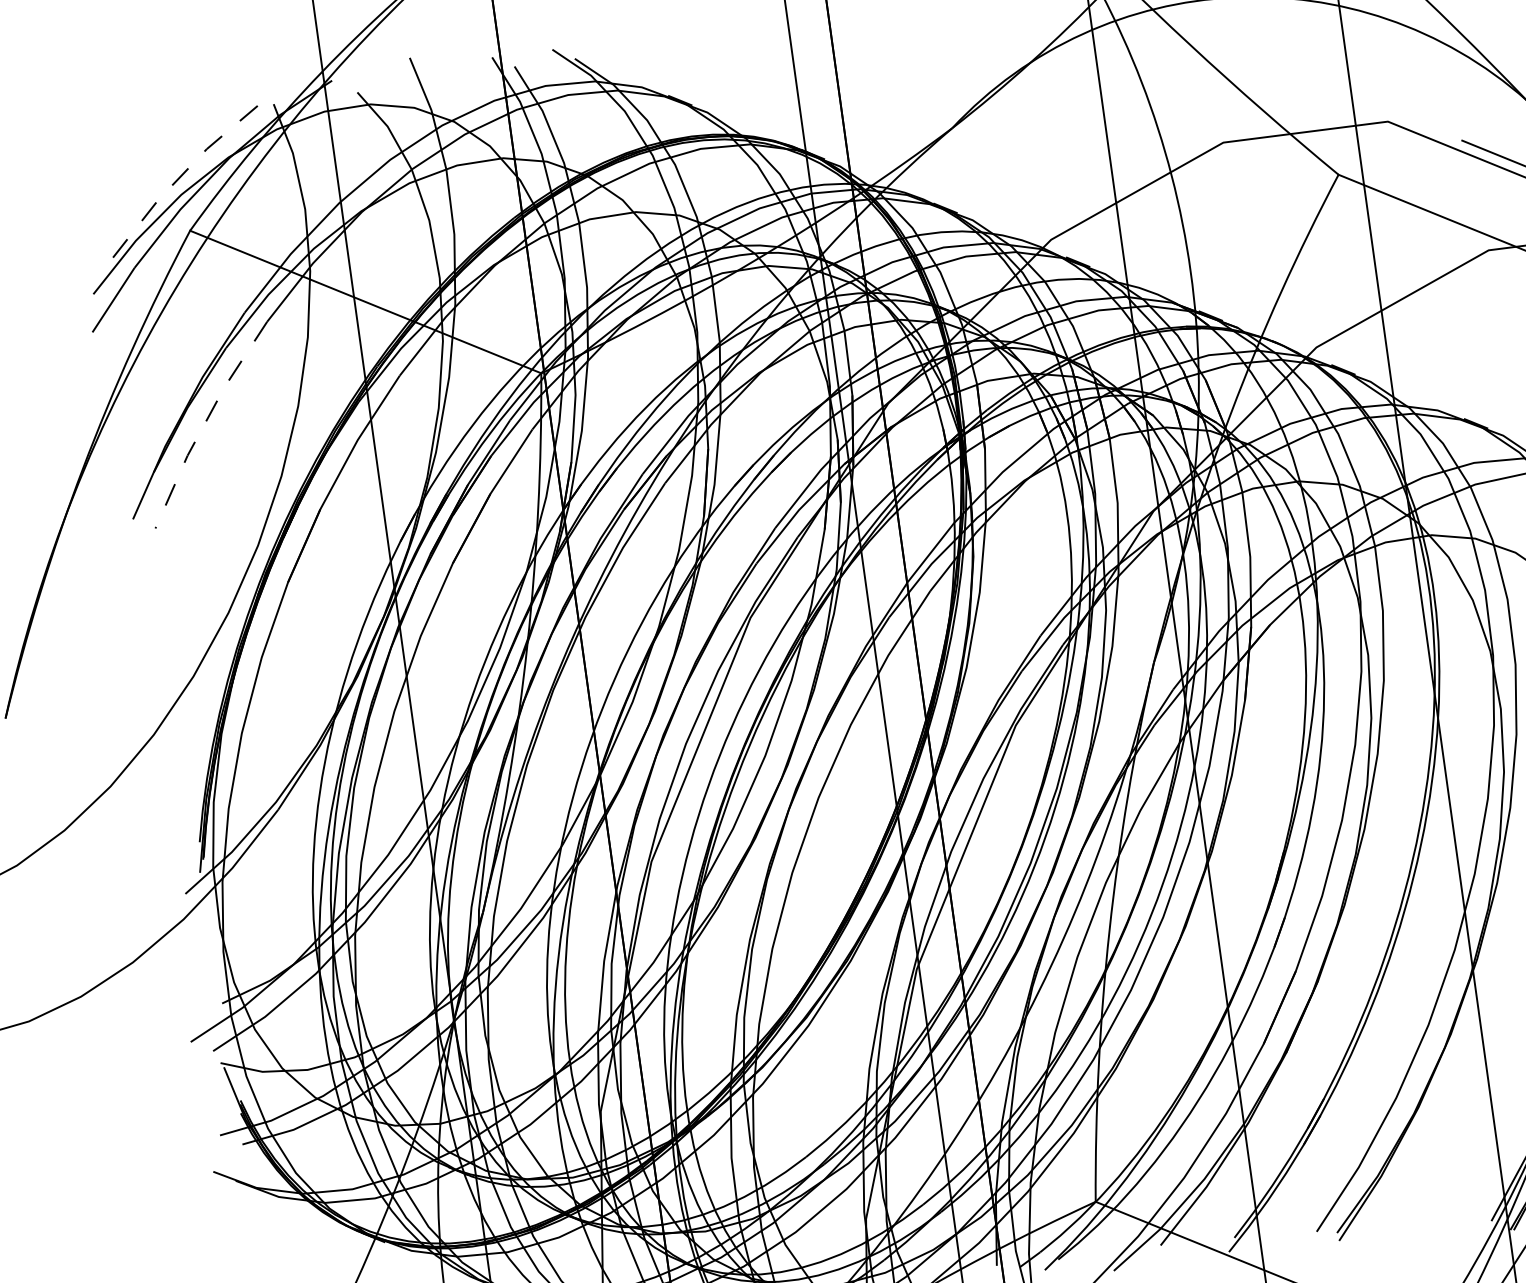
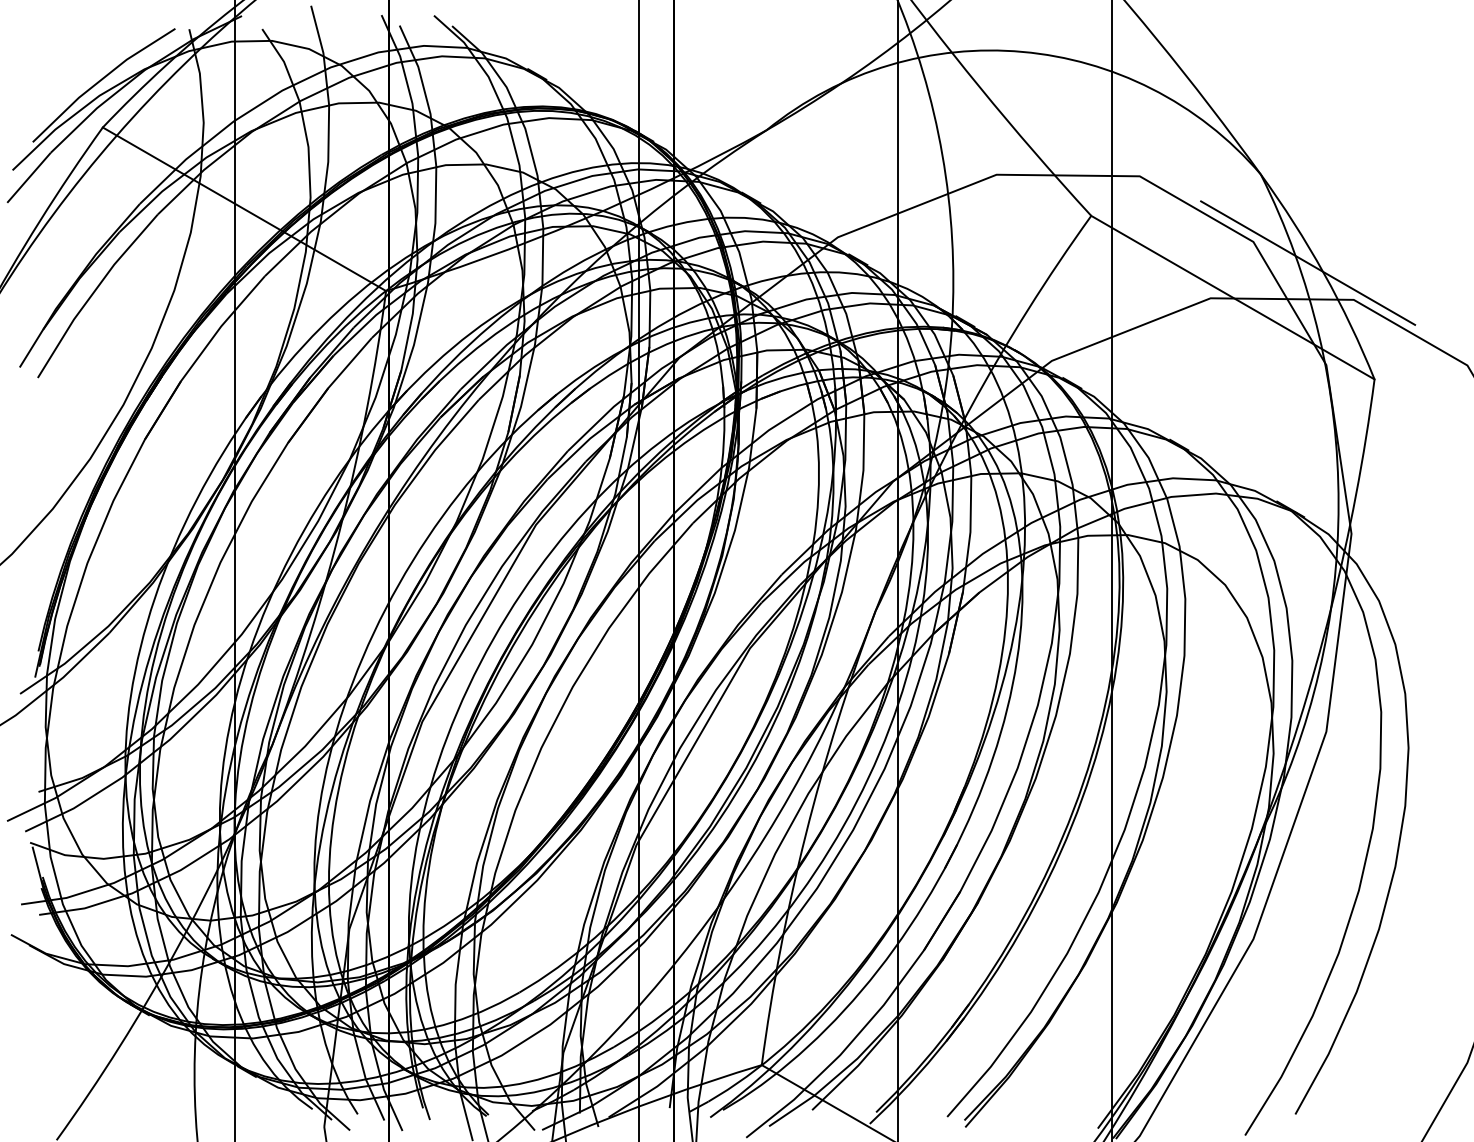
line: (179, 178) -> (99, 81), dashed -> solid
line: (205, 422) -> (93, 293), dashed -> solid

